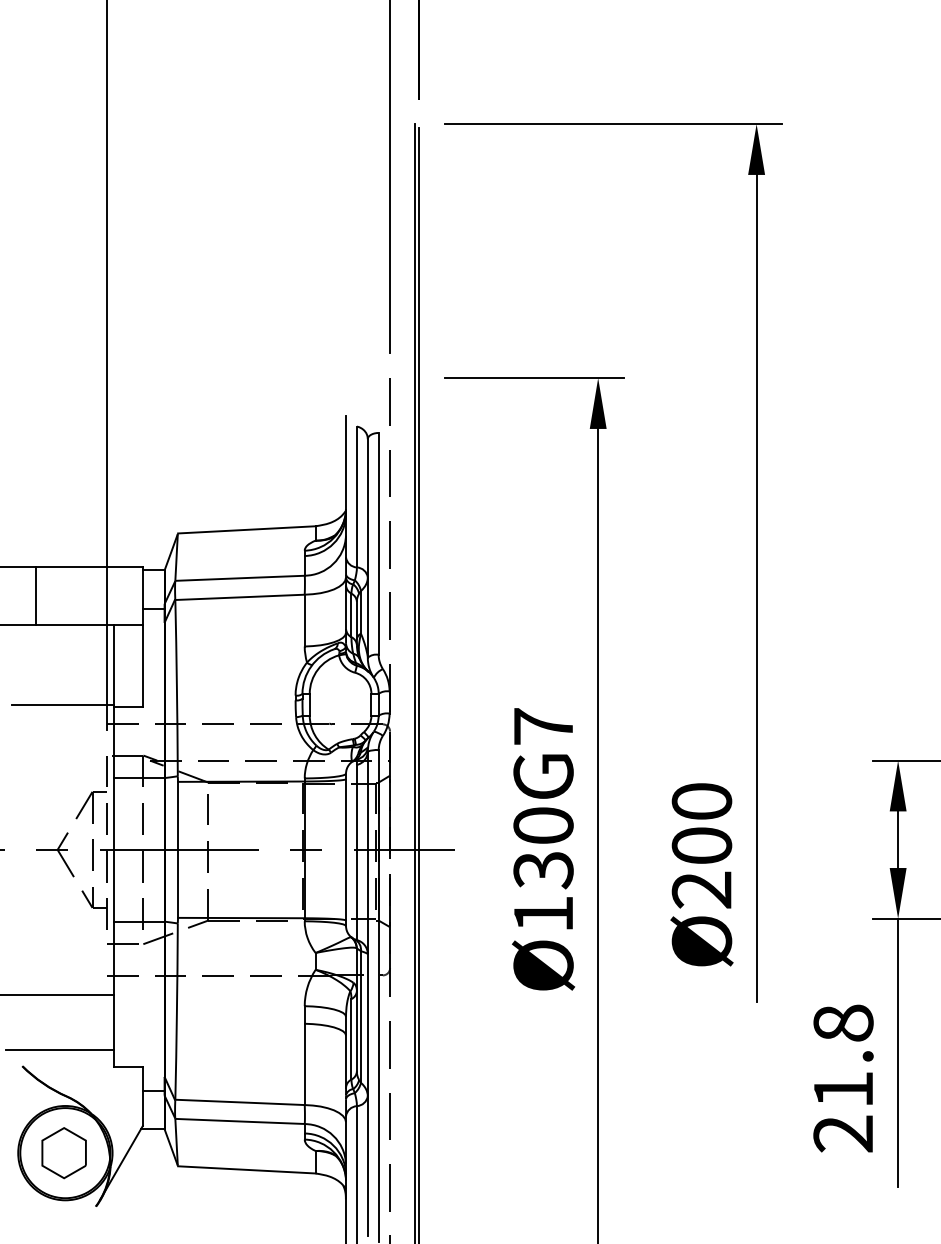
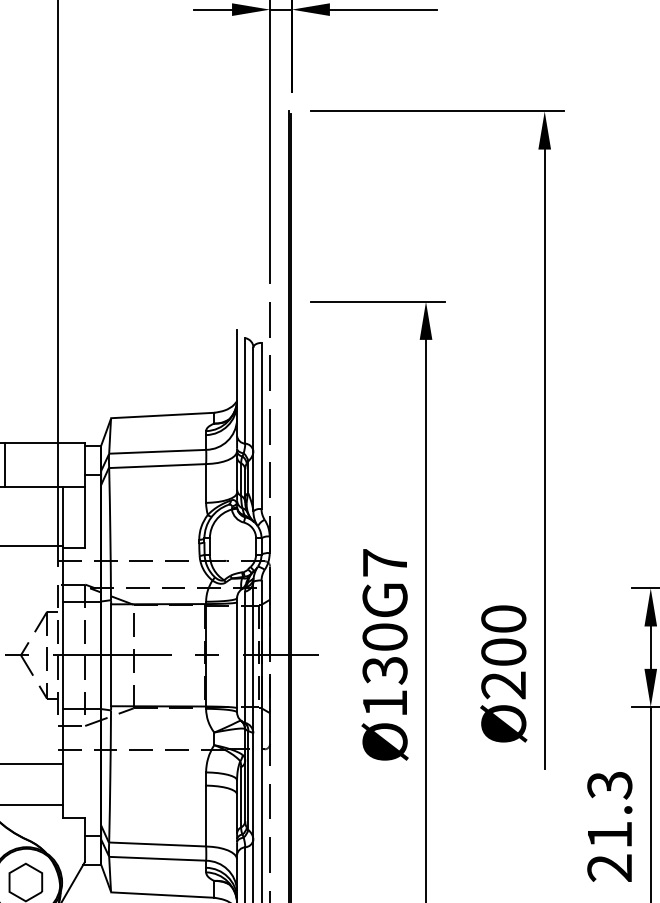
text: (843, 1023) -> (609, 785), 21.8 -> 21.3

